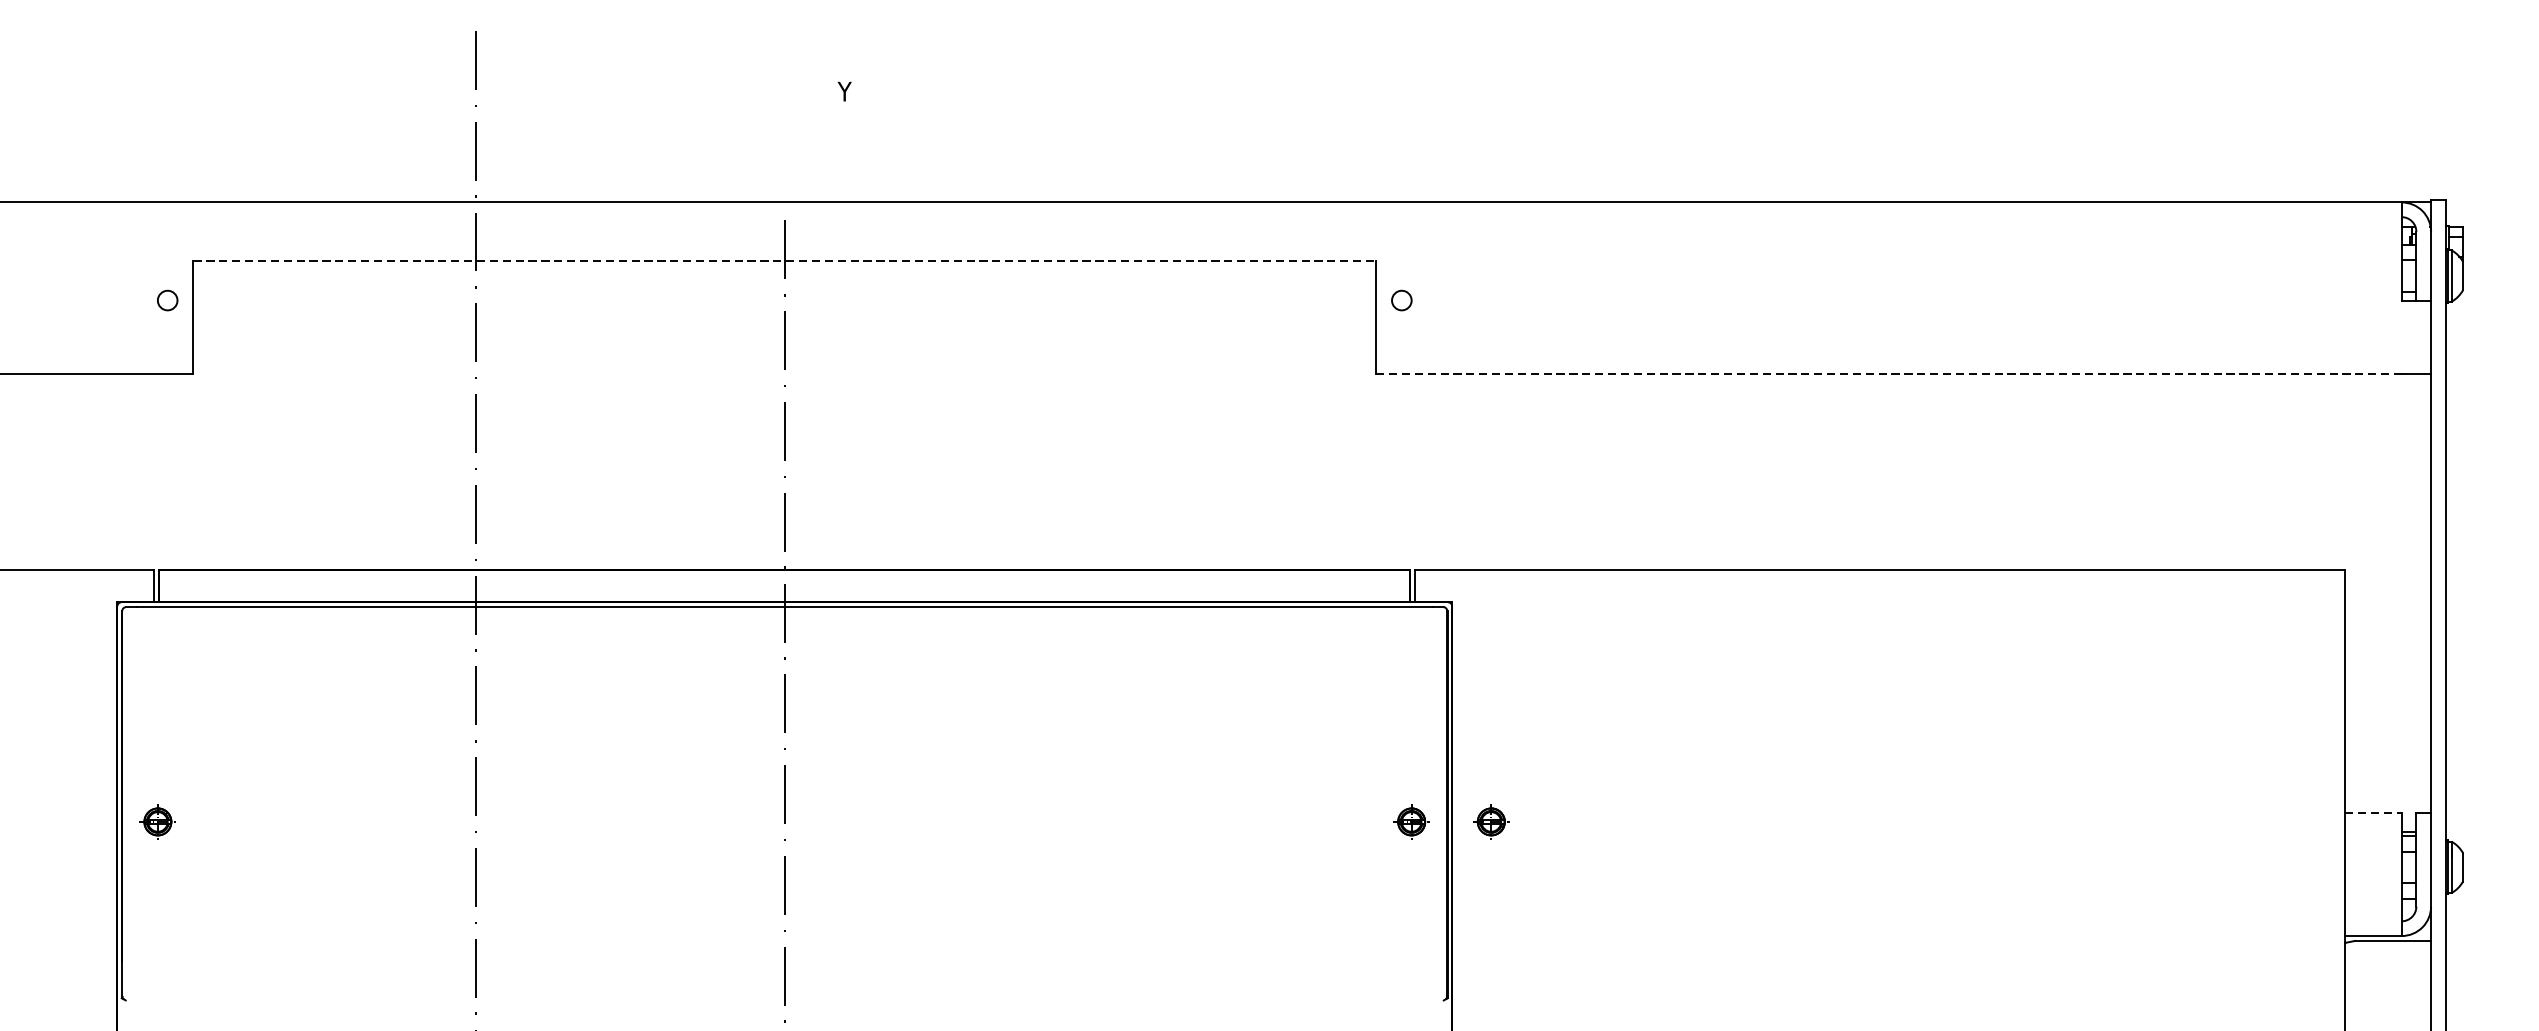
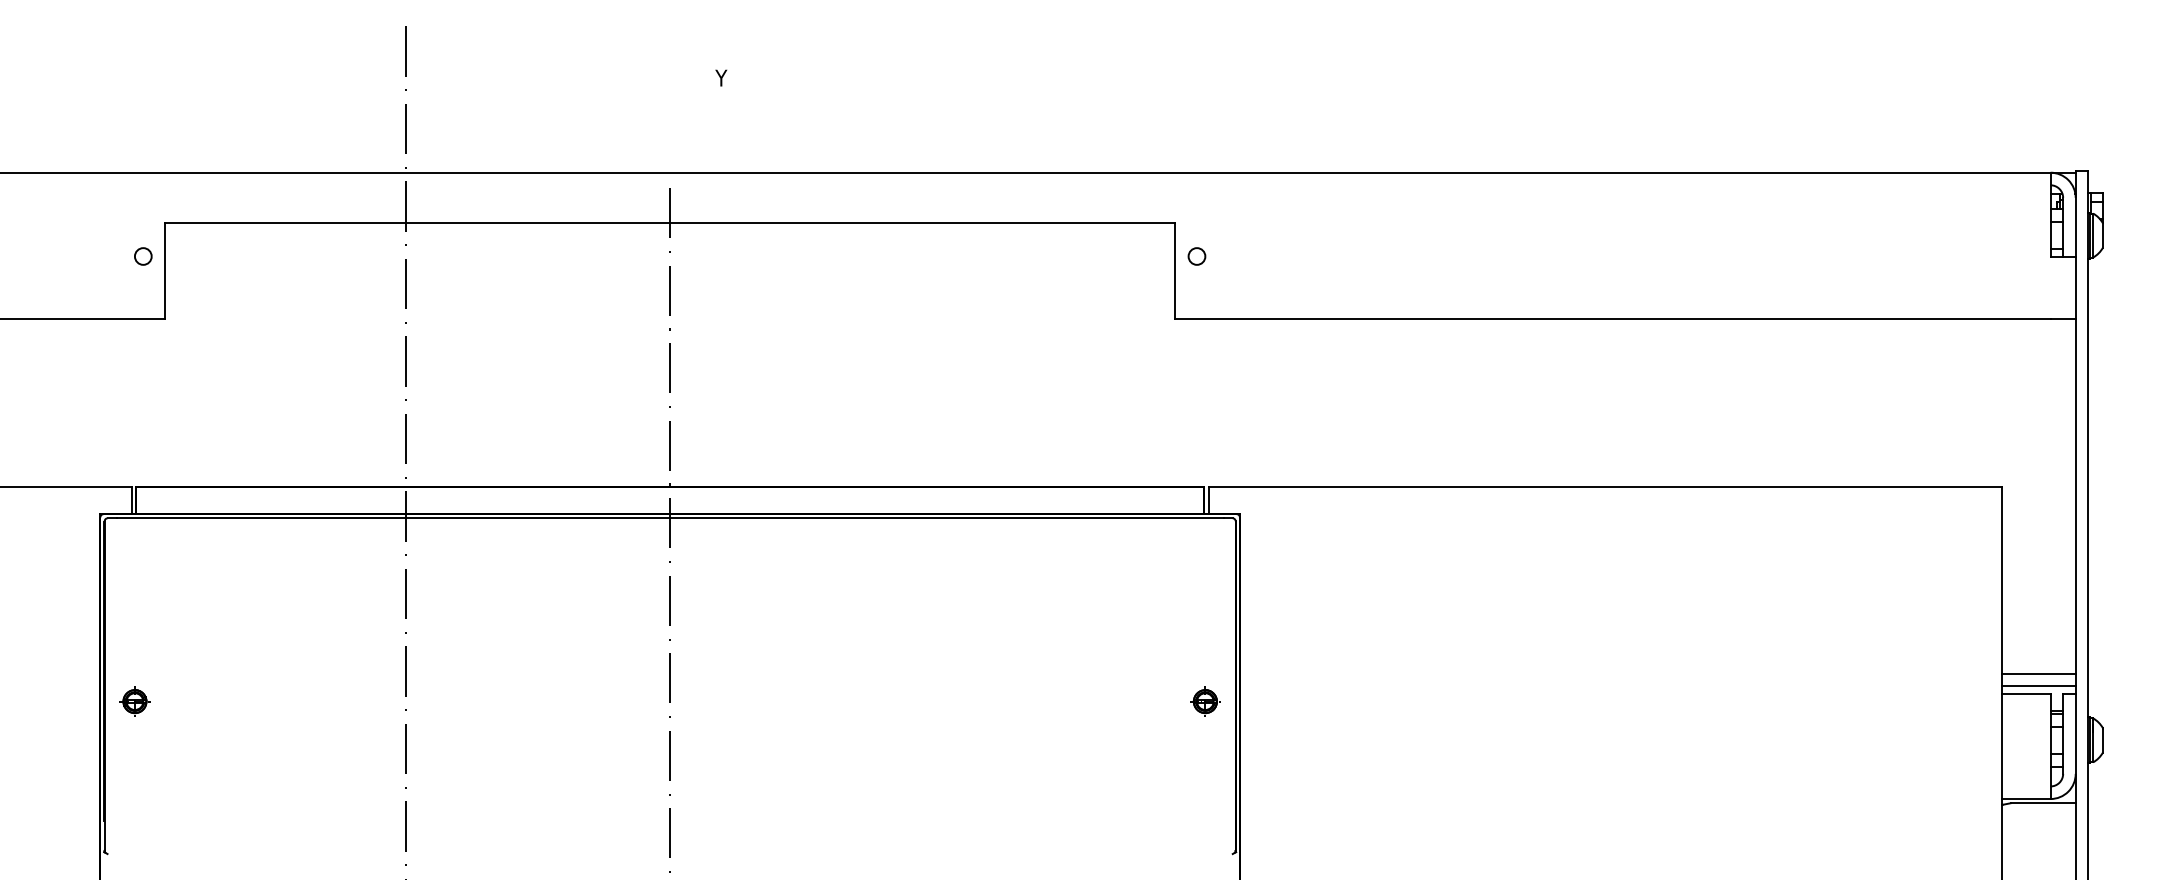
line: (785, 260) -> (670, 222), dashed -> solid
line: (1888, 374) -> (1612, 319), dashed -> solid
line: (2387, 788) -> (2038, 673), added
line: (2387, 804) -> (2038, 686), added
line: (2373, 813) -> (2026, 694), dashed -> solid
part: (1491, 821) -> (1273, 701), removed

